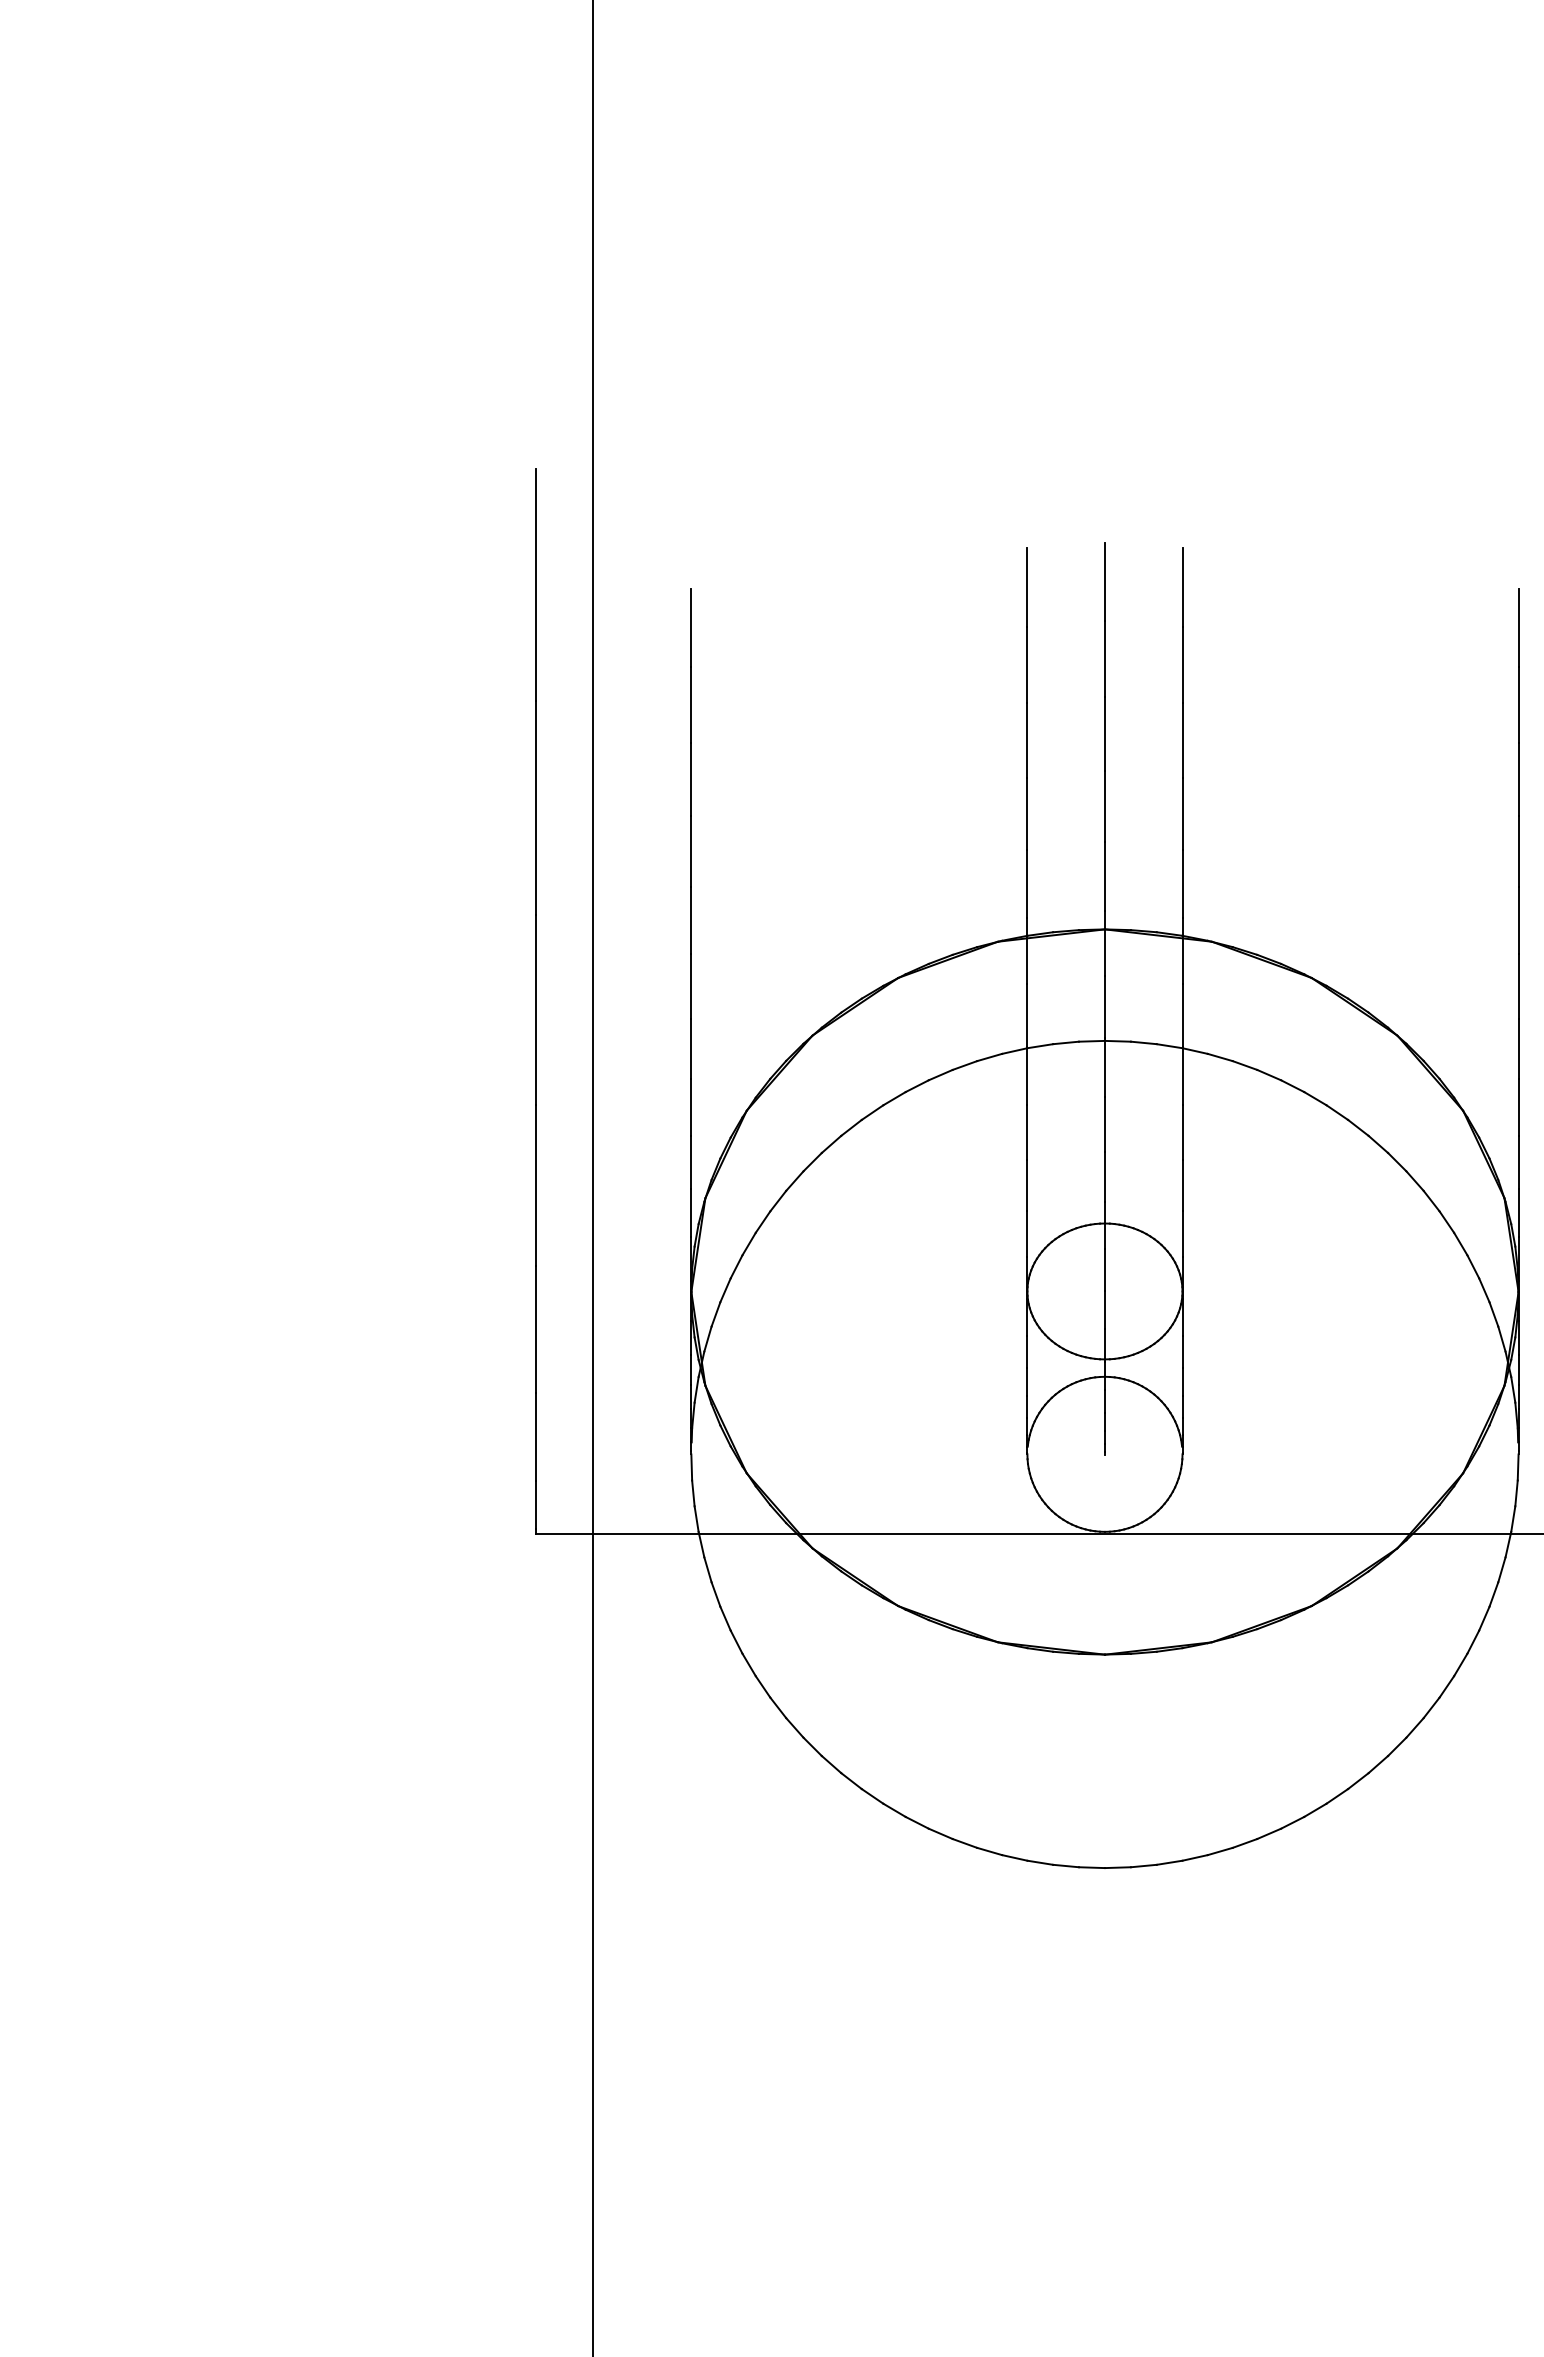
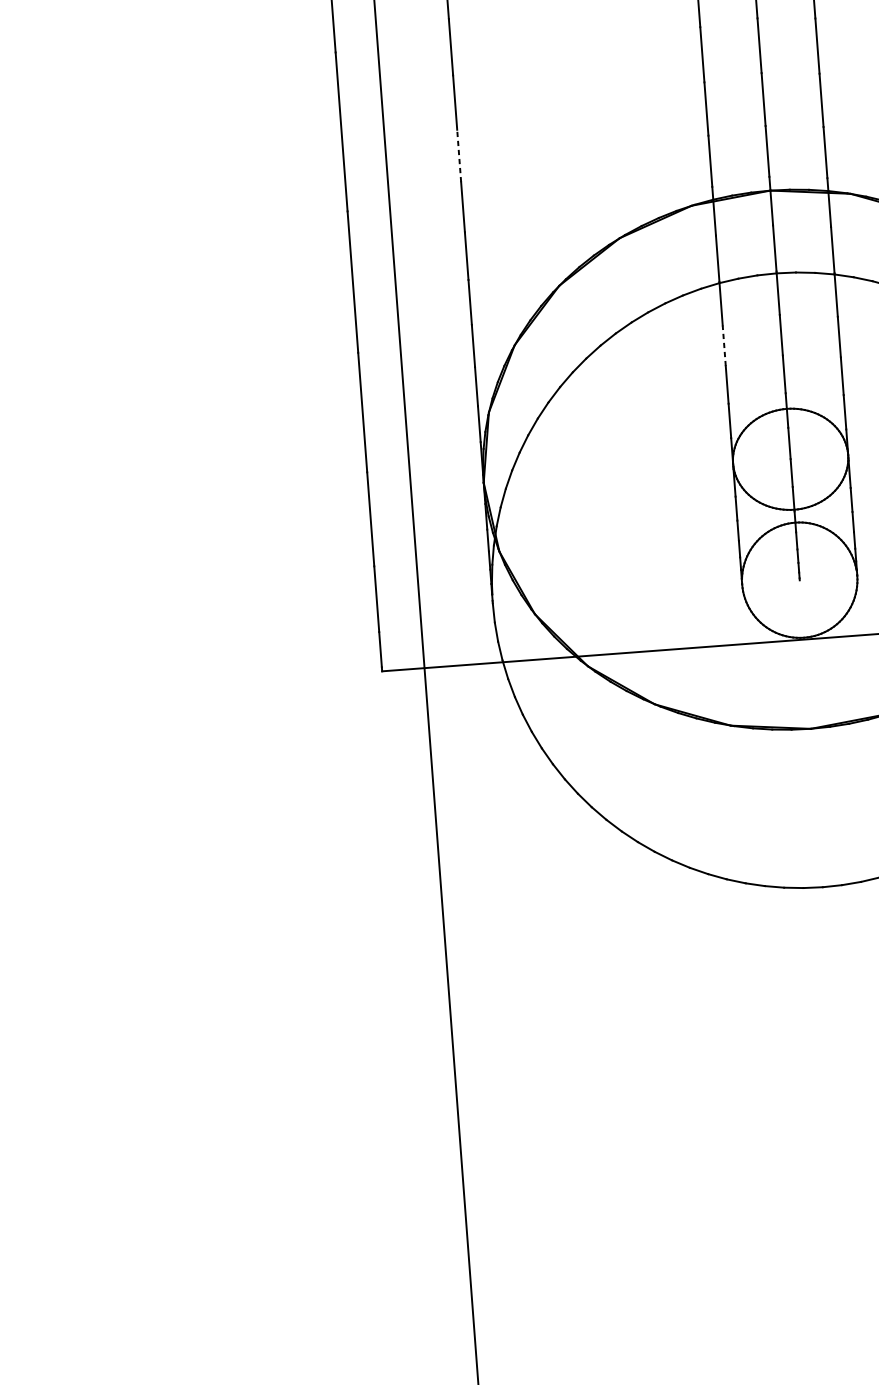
line: (691, 851) -> (459, 155), solid -> dashed
line: (1027, 1132) -> (724, 345), solid -> dashed

